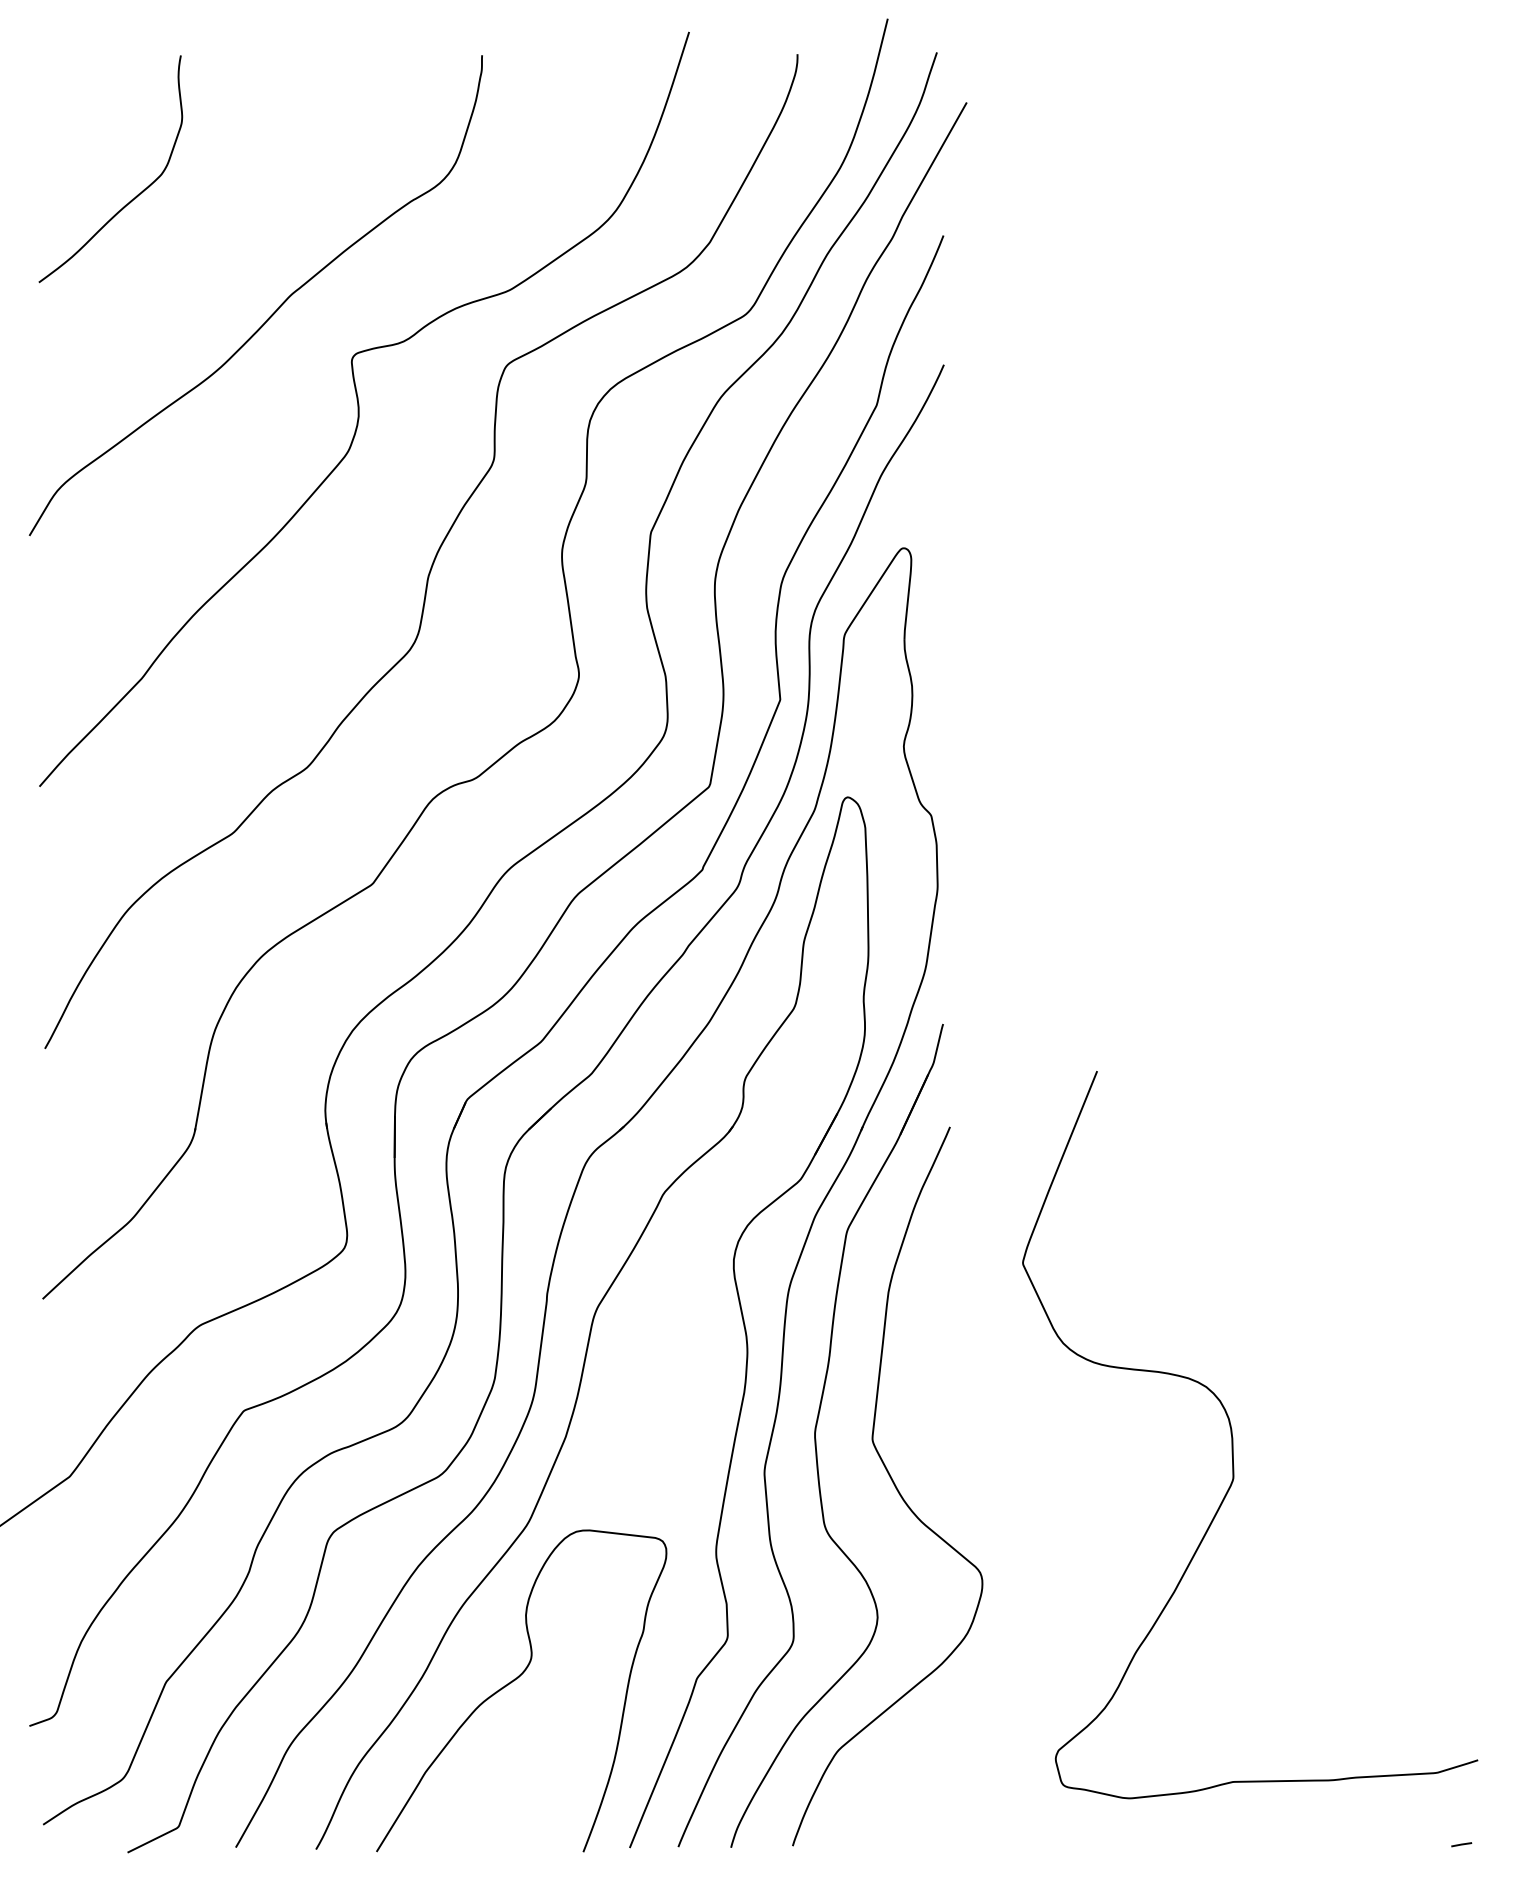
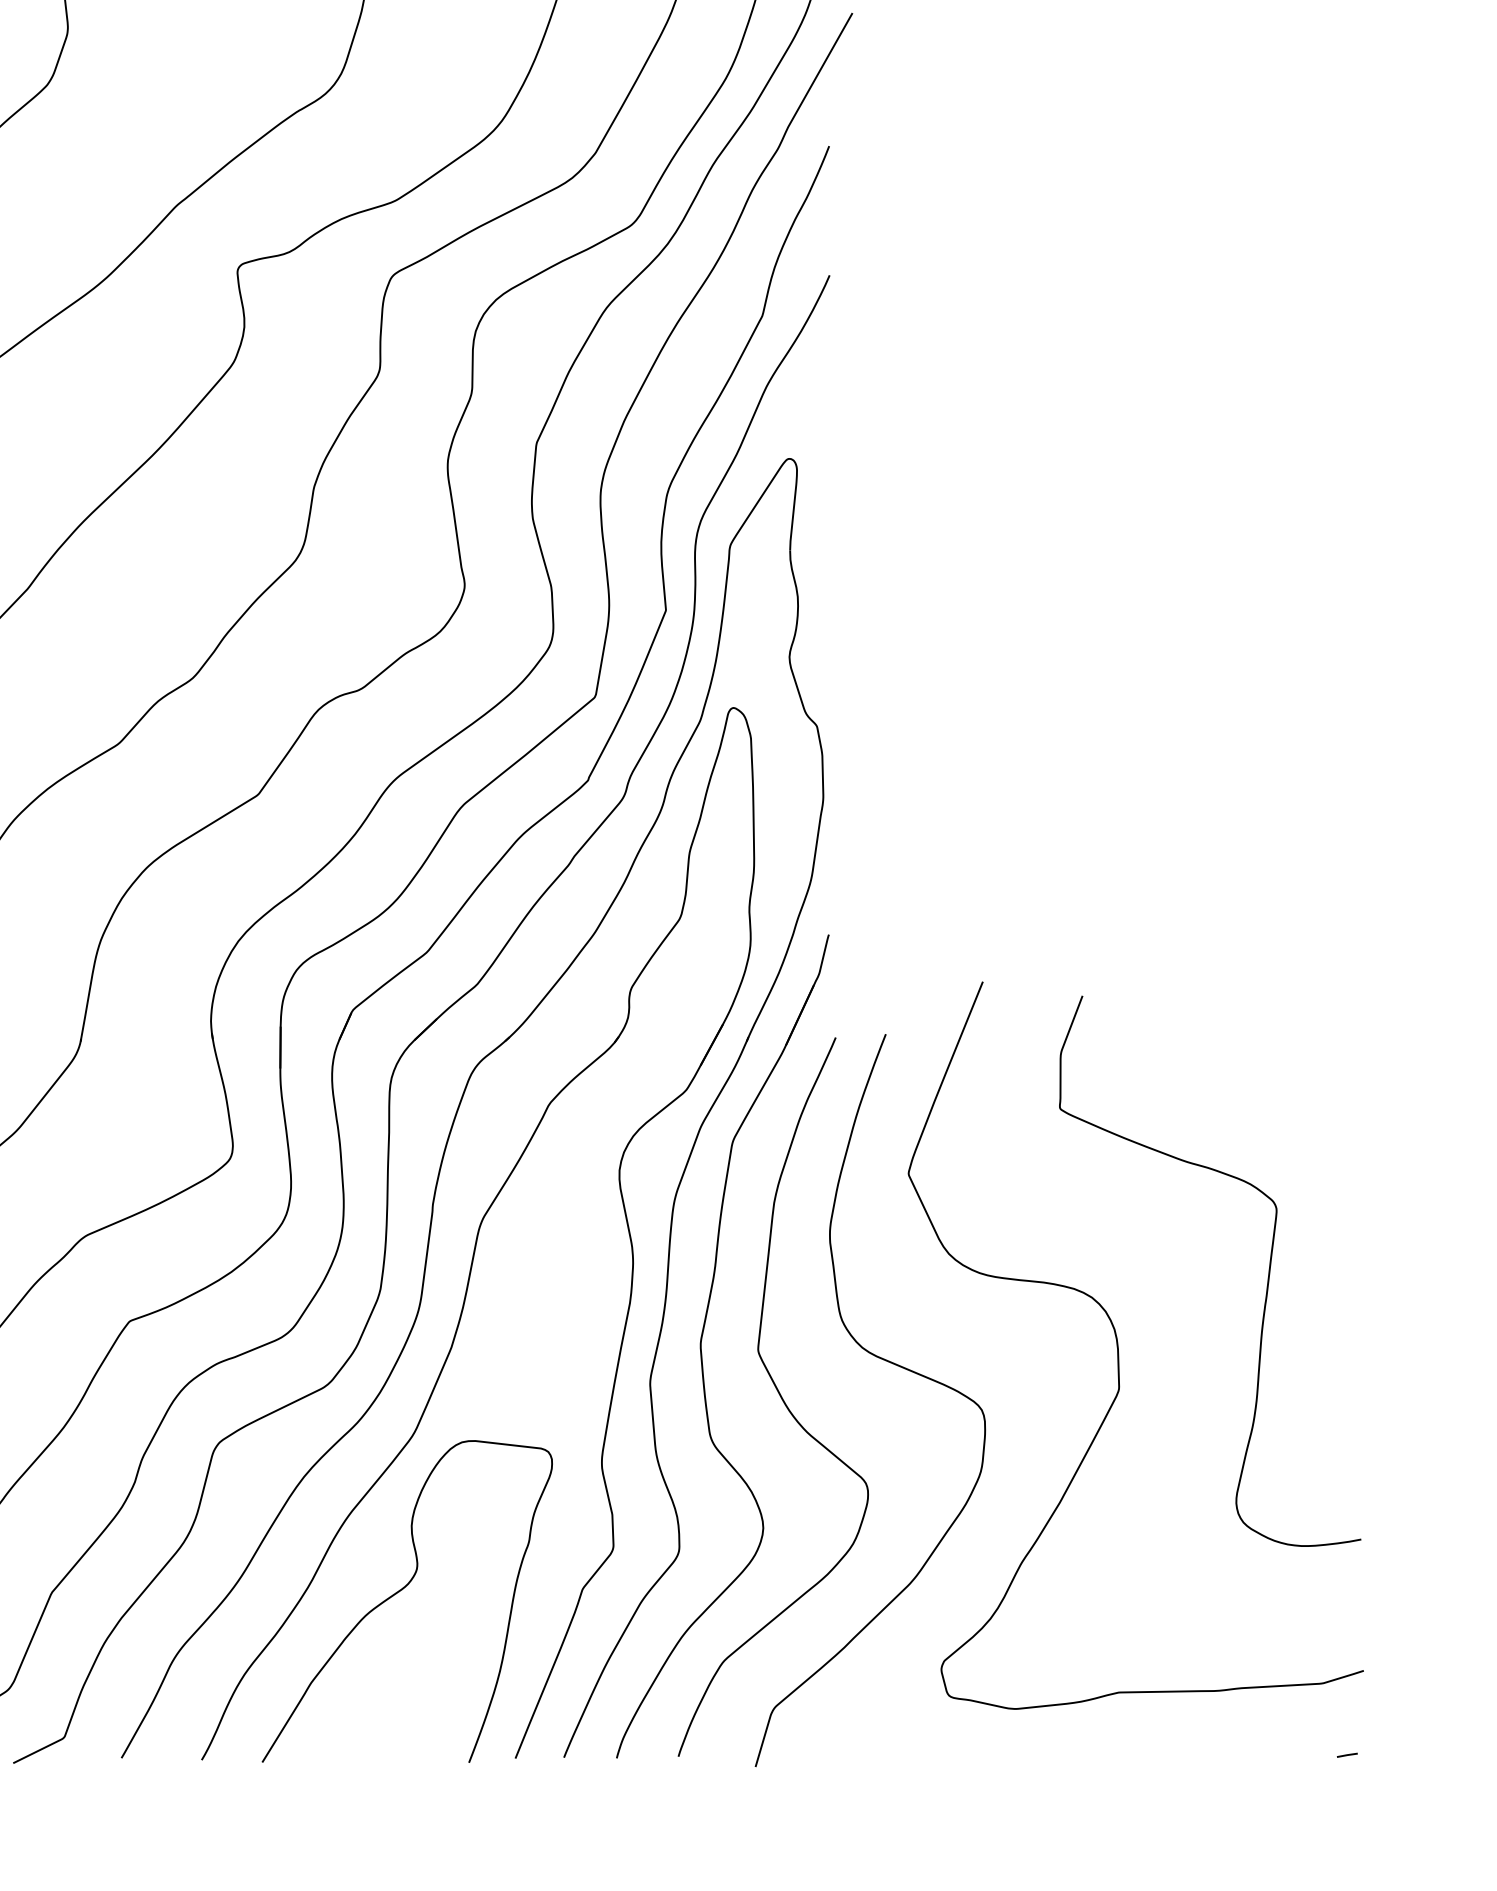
curve: (1381, 1370) -> (1267, 1281), added
curve: (1003, 1452) -> (889, 1363), added

